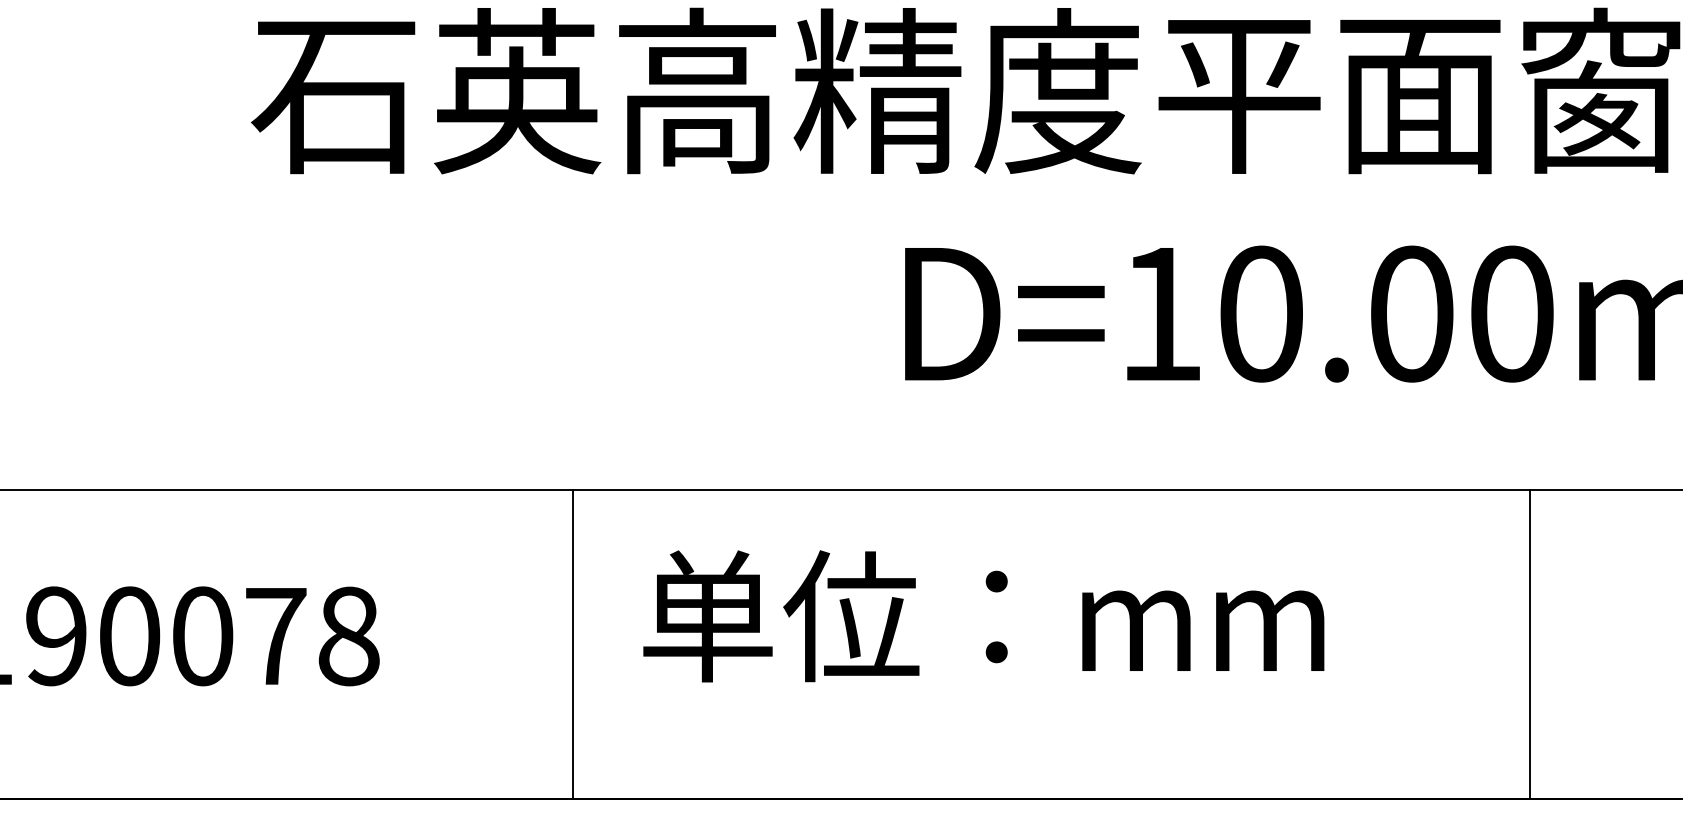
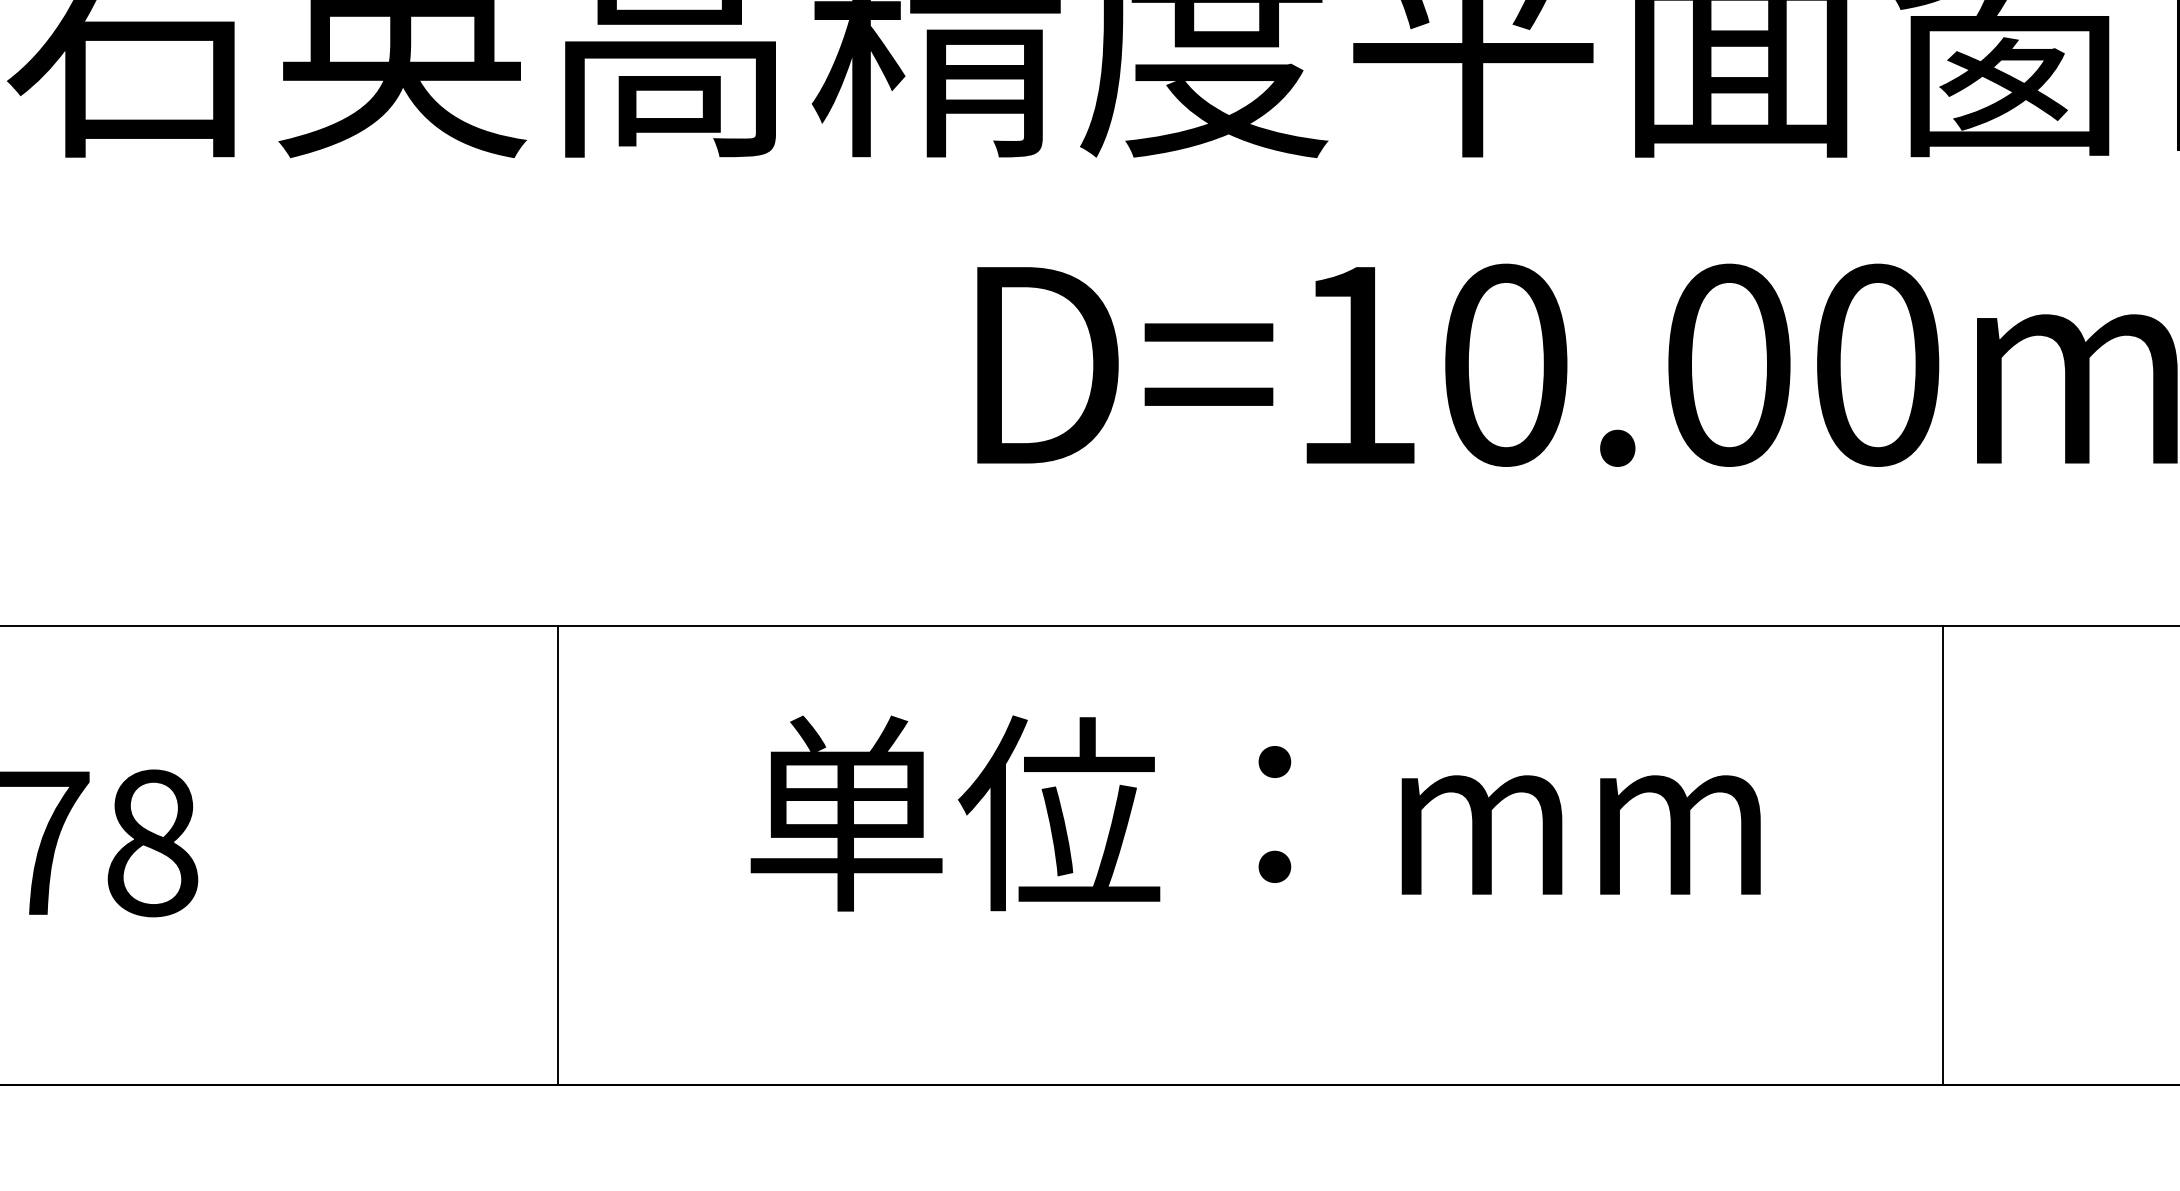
text: (983, 616) -> (1255, 813), moved
line: (572, 644) -> (558, 855), moved
line: (1530, 644) -> (1943, 855), moved

